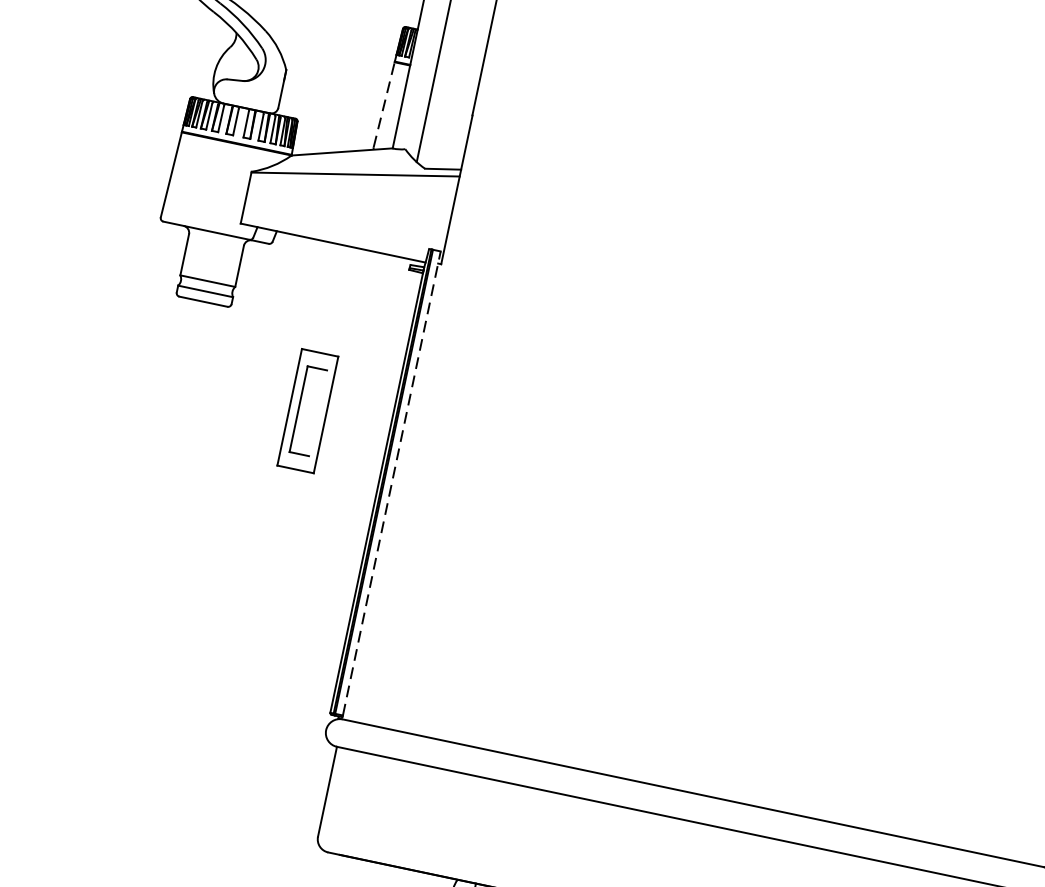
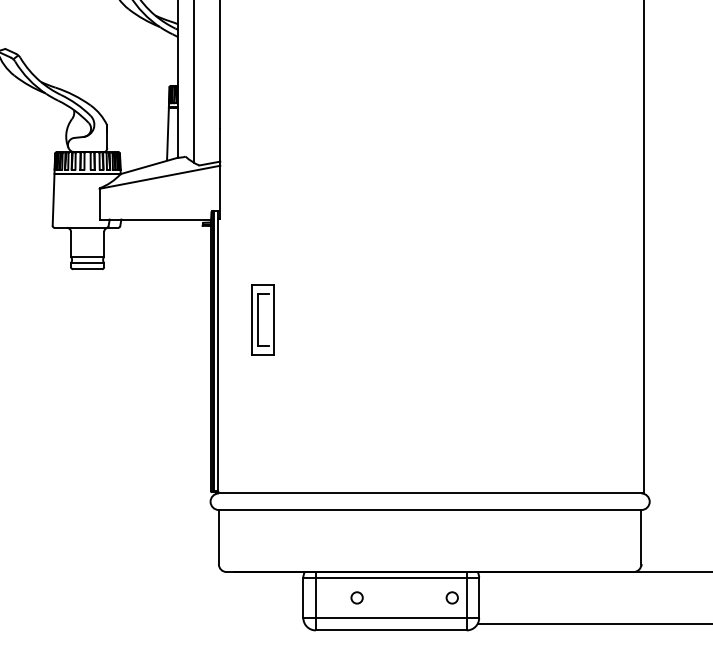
line: (383, 104) -> (167, 133), dashed -> solid
part: (306, 410) -> (262, 319), moved
line: (391, 483) -> (218, 351), dashed -> solid

